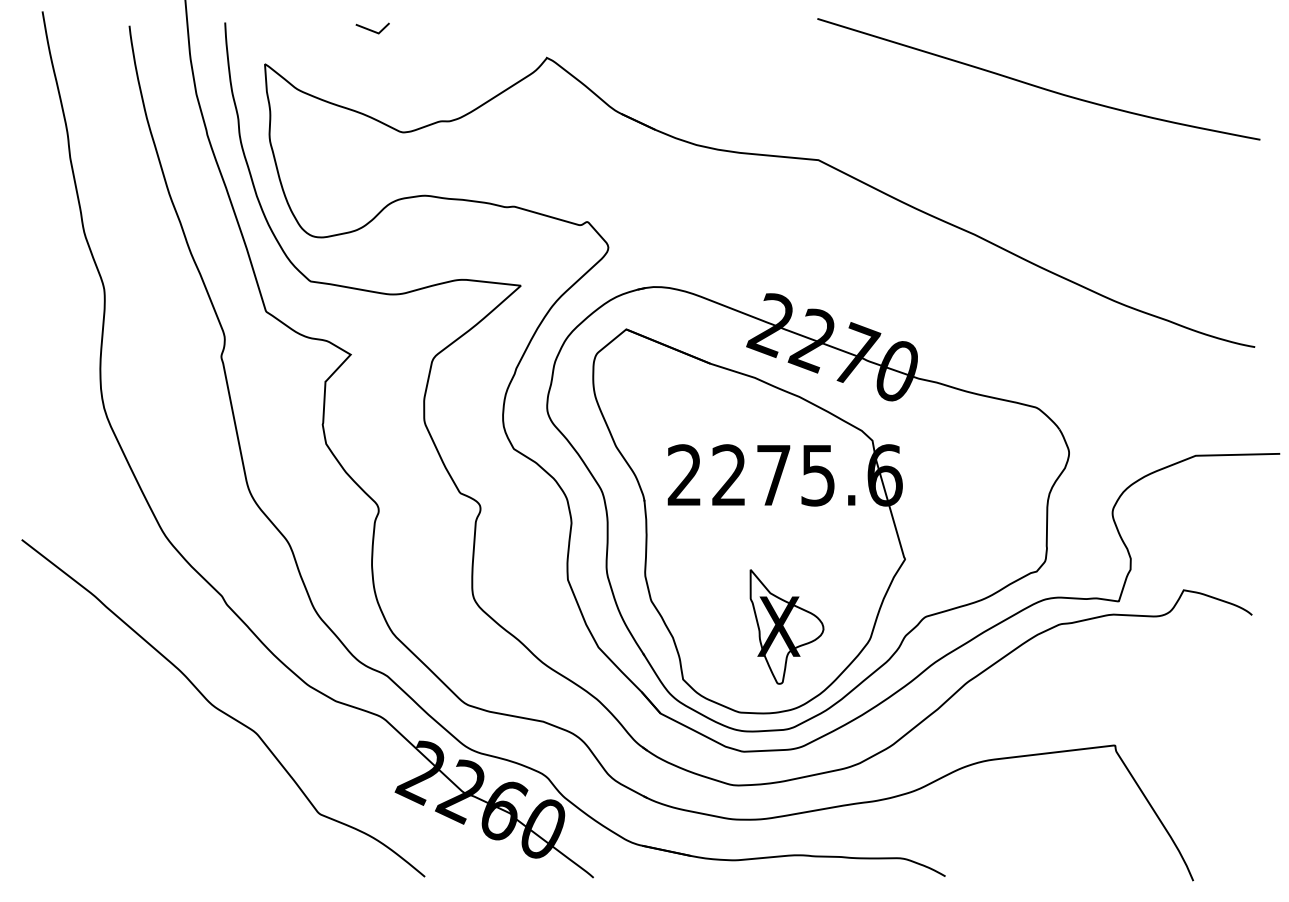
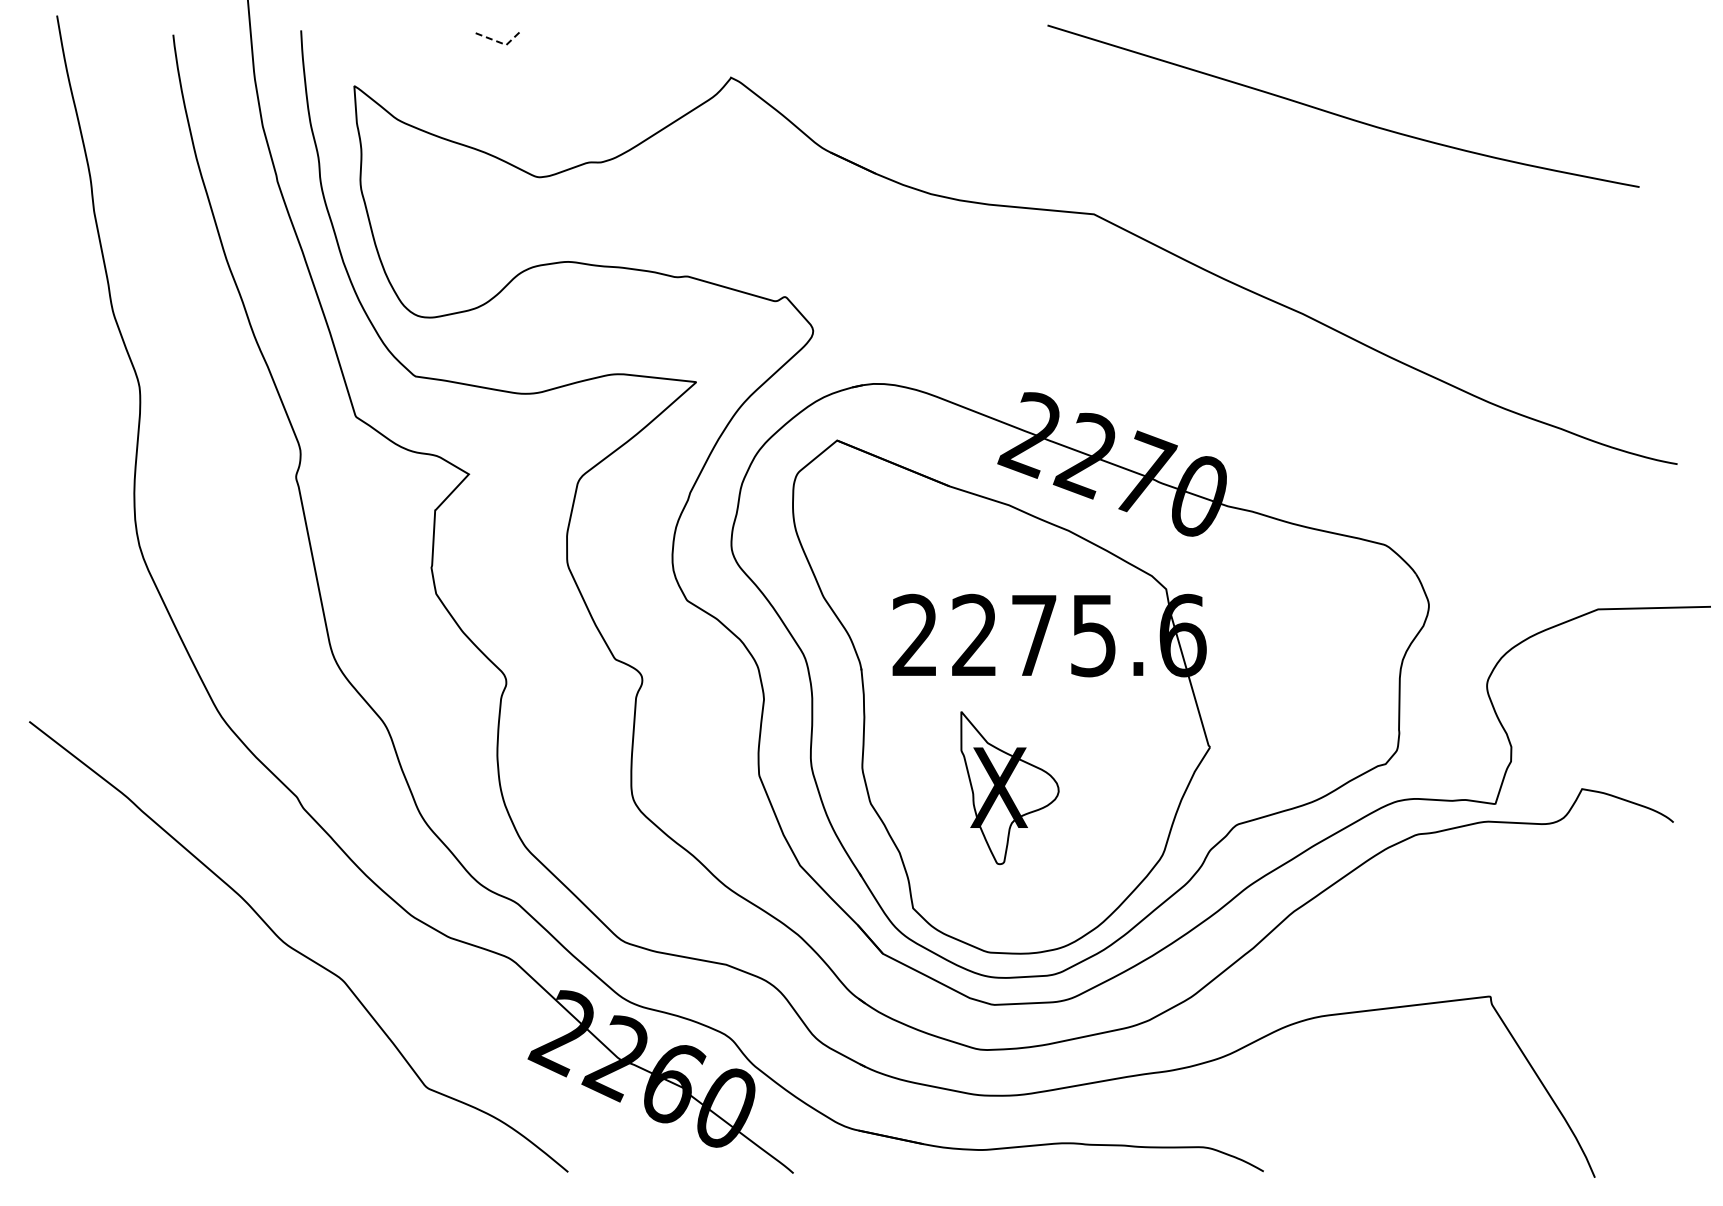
line: (374, 31) -> (500, 42), solid -> dashed
curve: (1035, 85) -> (1339, 114), moved
part: (786, 627) -> (1009, 788), moved

